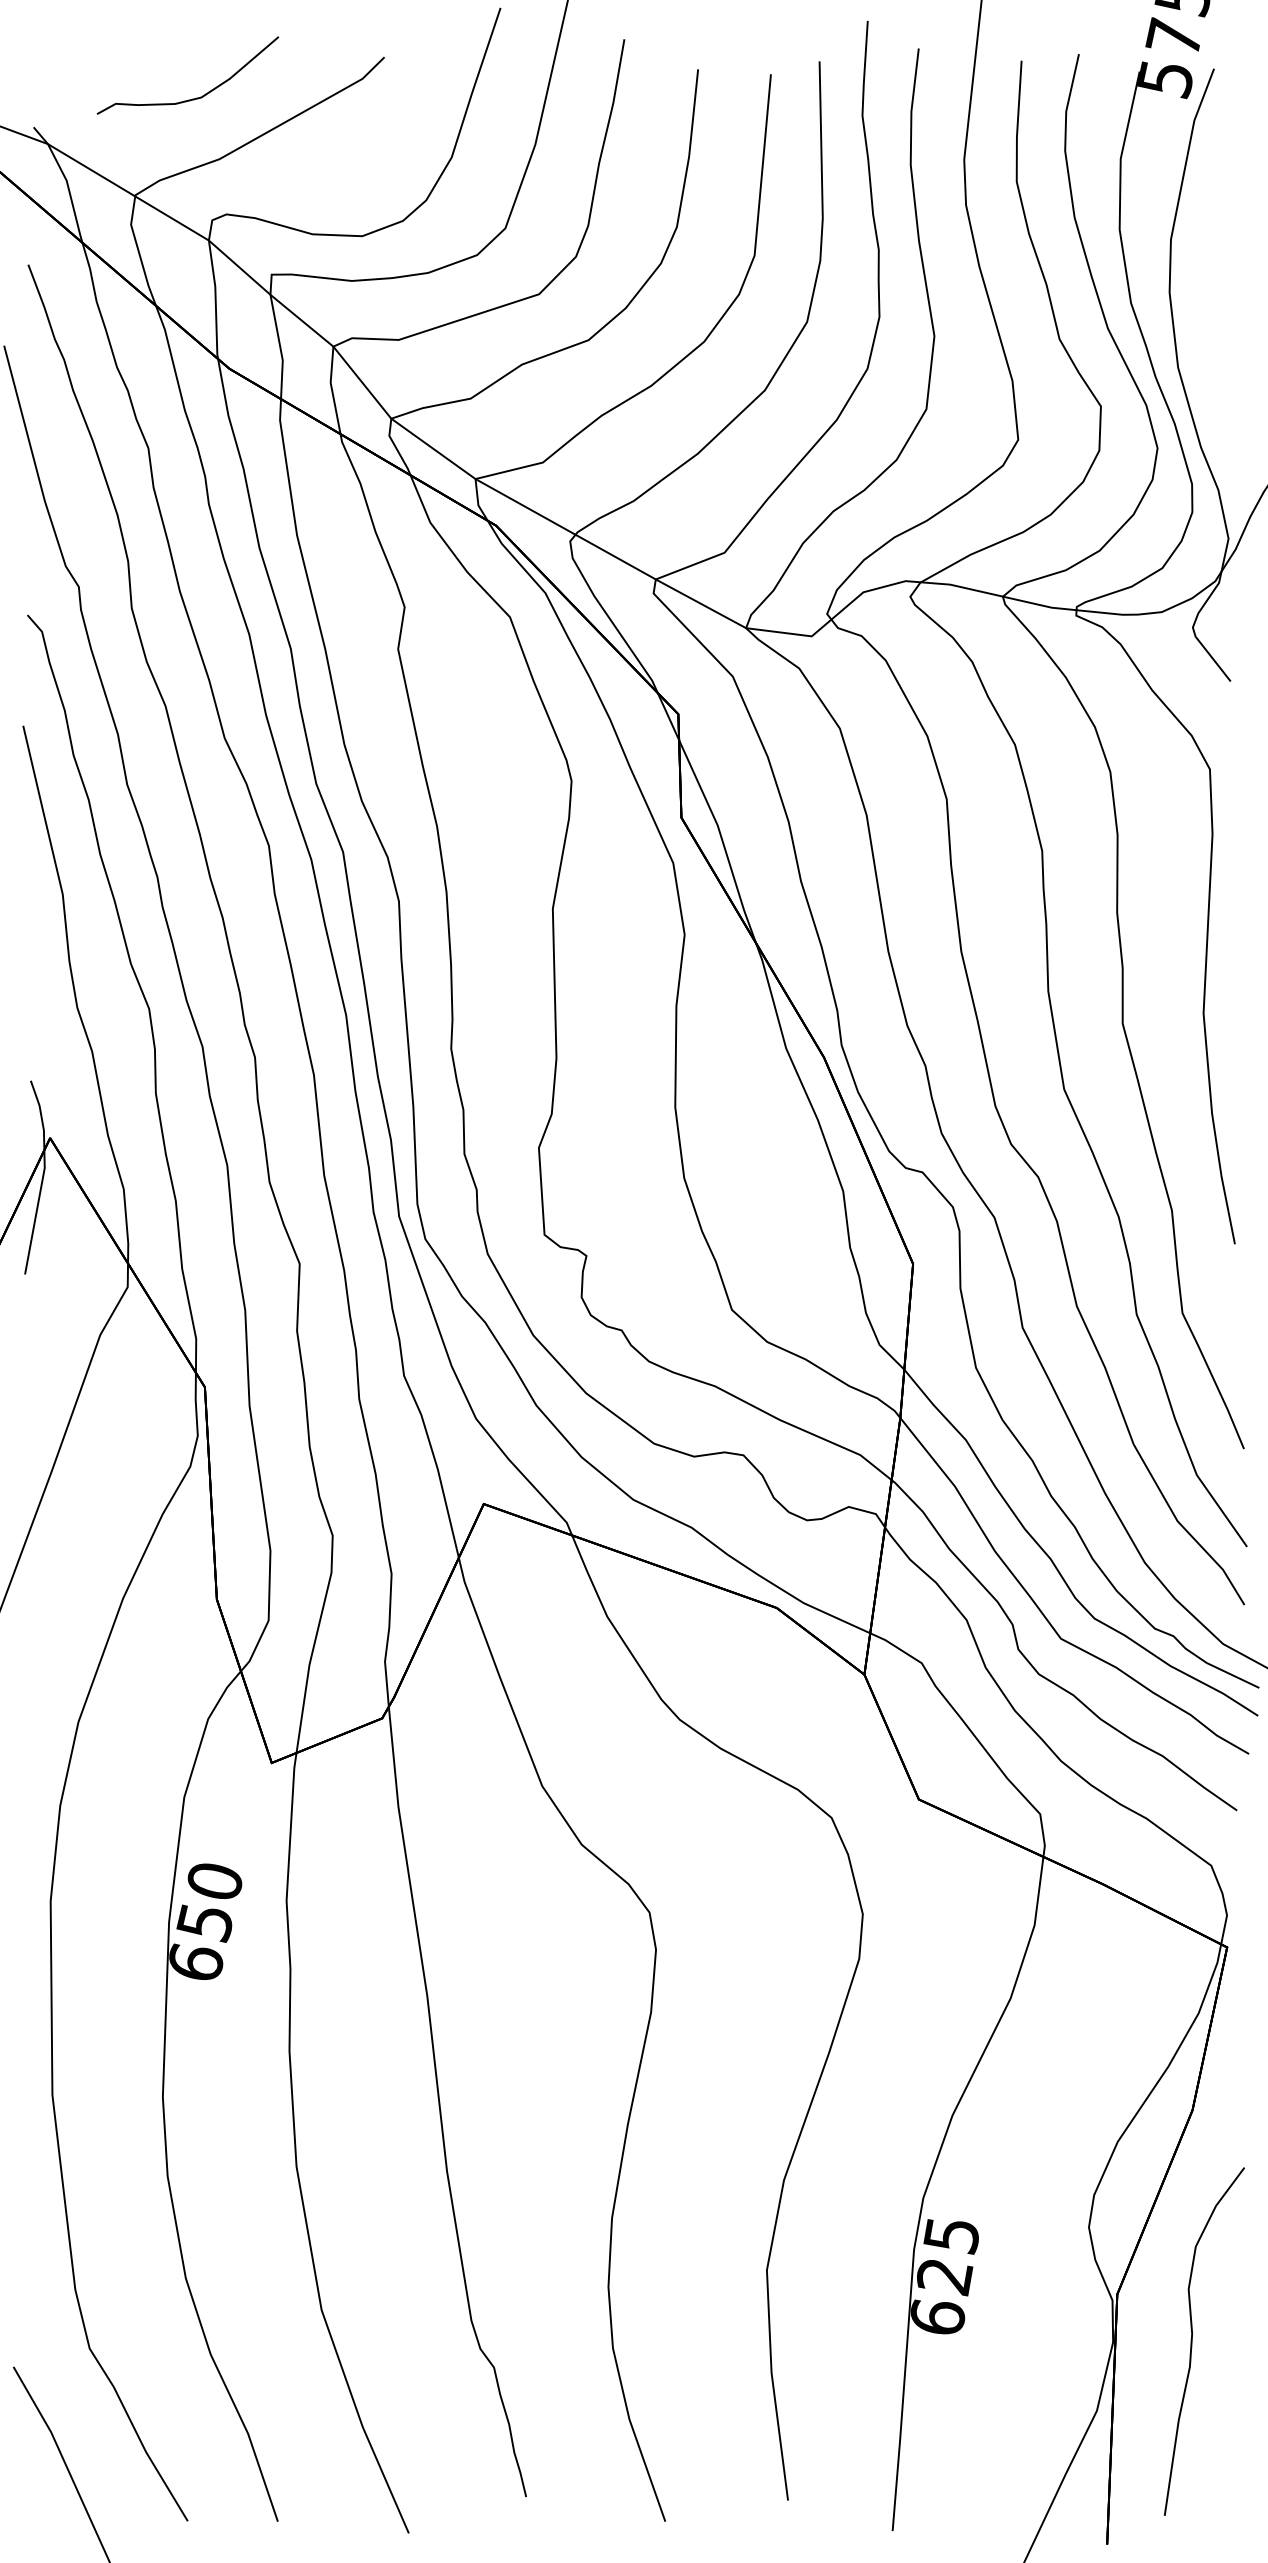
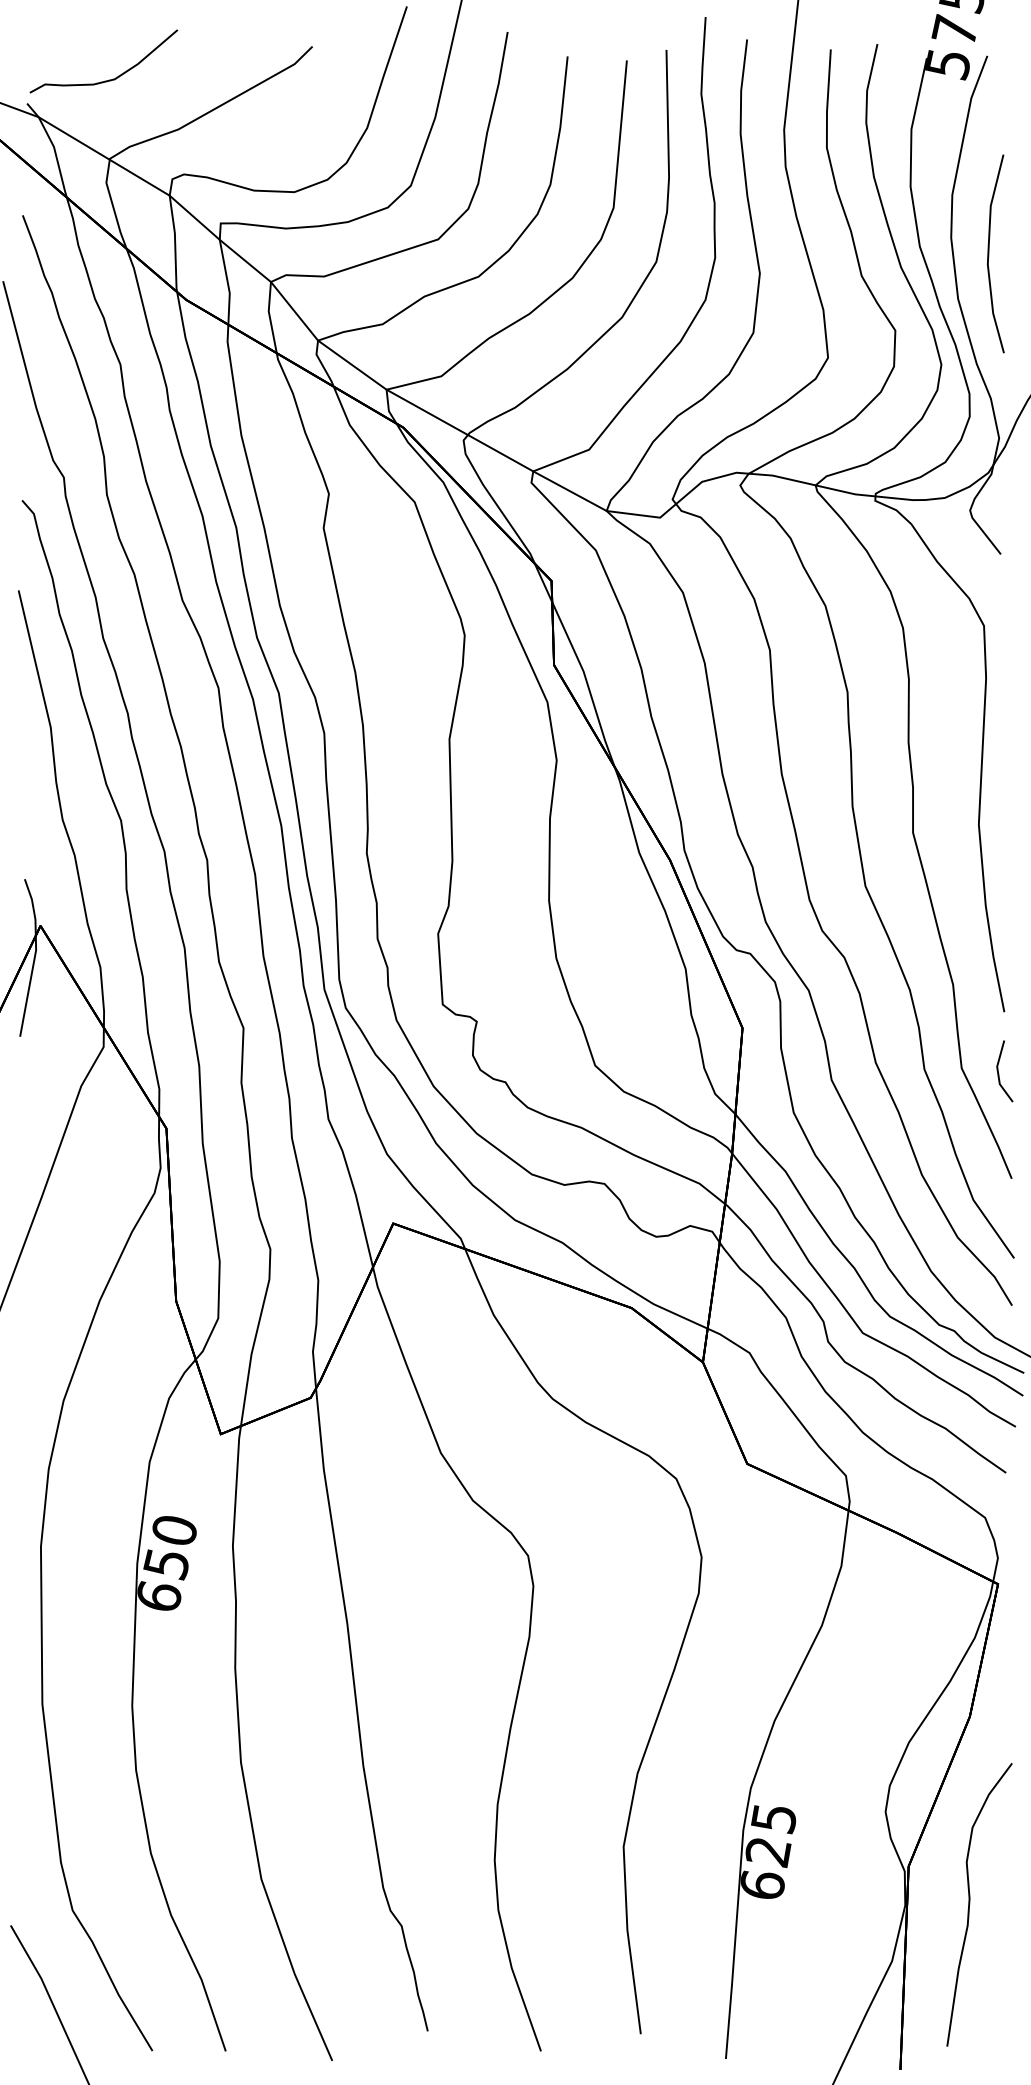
curve: (192, 98) -> (107, 80), moved
line: (1216, 312) -> (989, 254), added
line: (1228, 1318) -> (999, 1072), added

